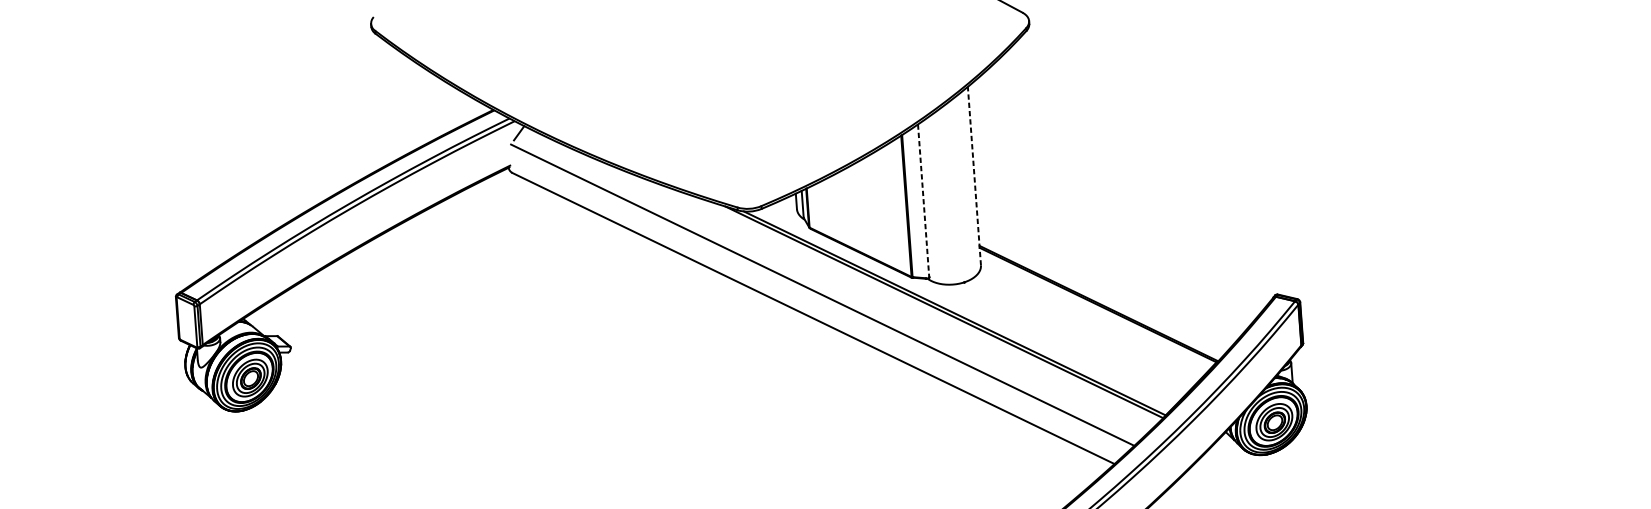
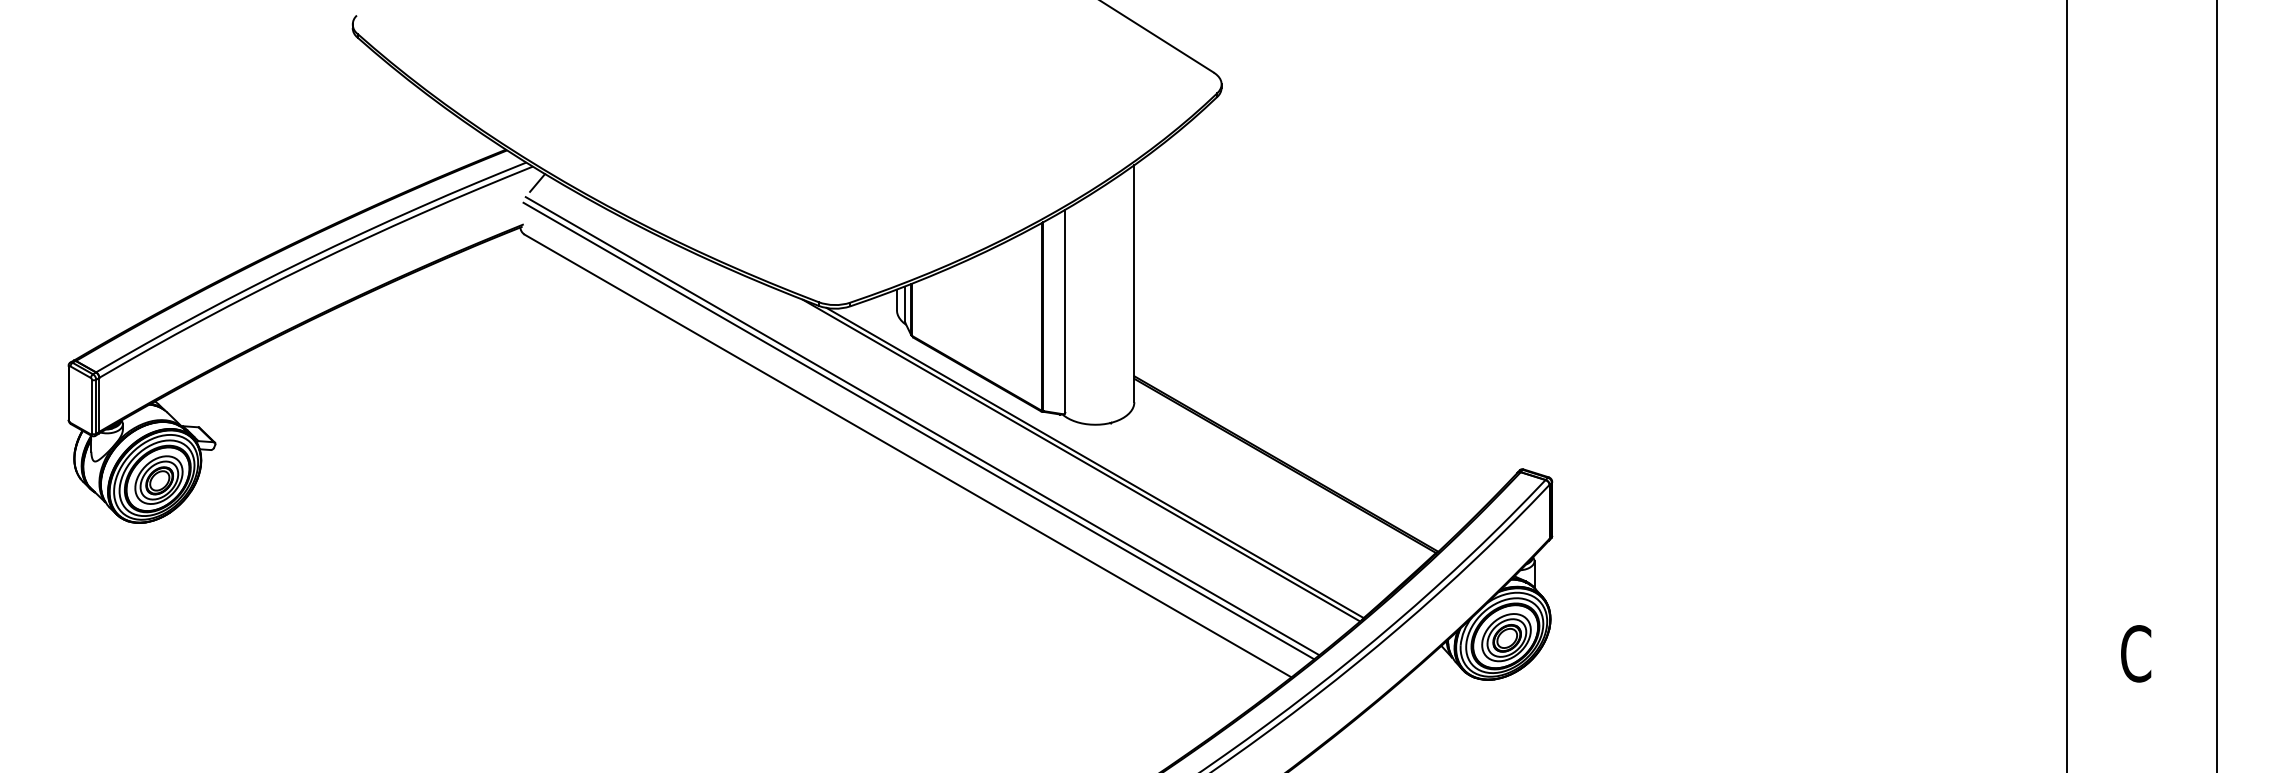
line: (974, 175) -> (1134, 283), dashed -> solid
line: (923, 200) -> (1064, 311), dashed -> solid
line: (819, 298) -> (918, 430), added

